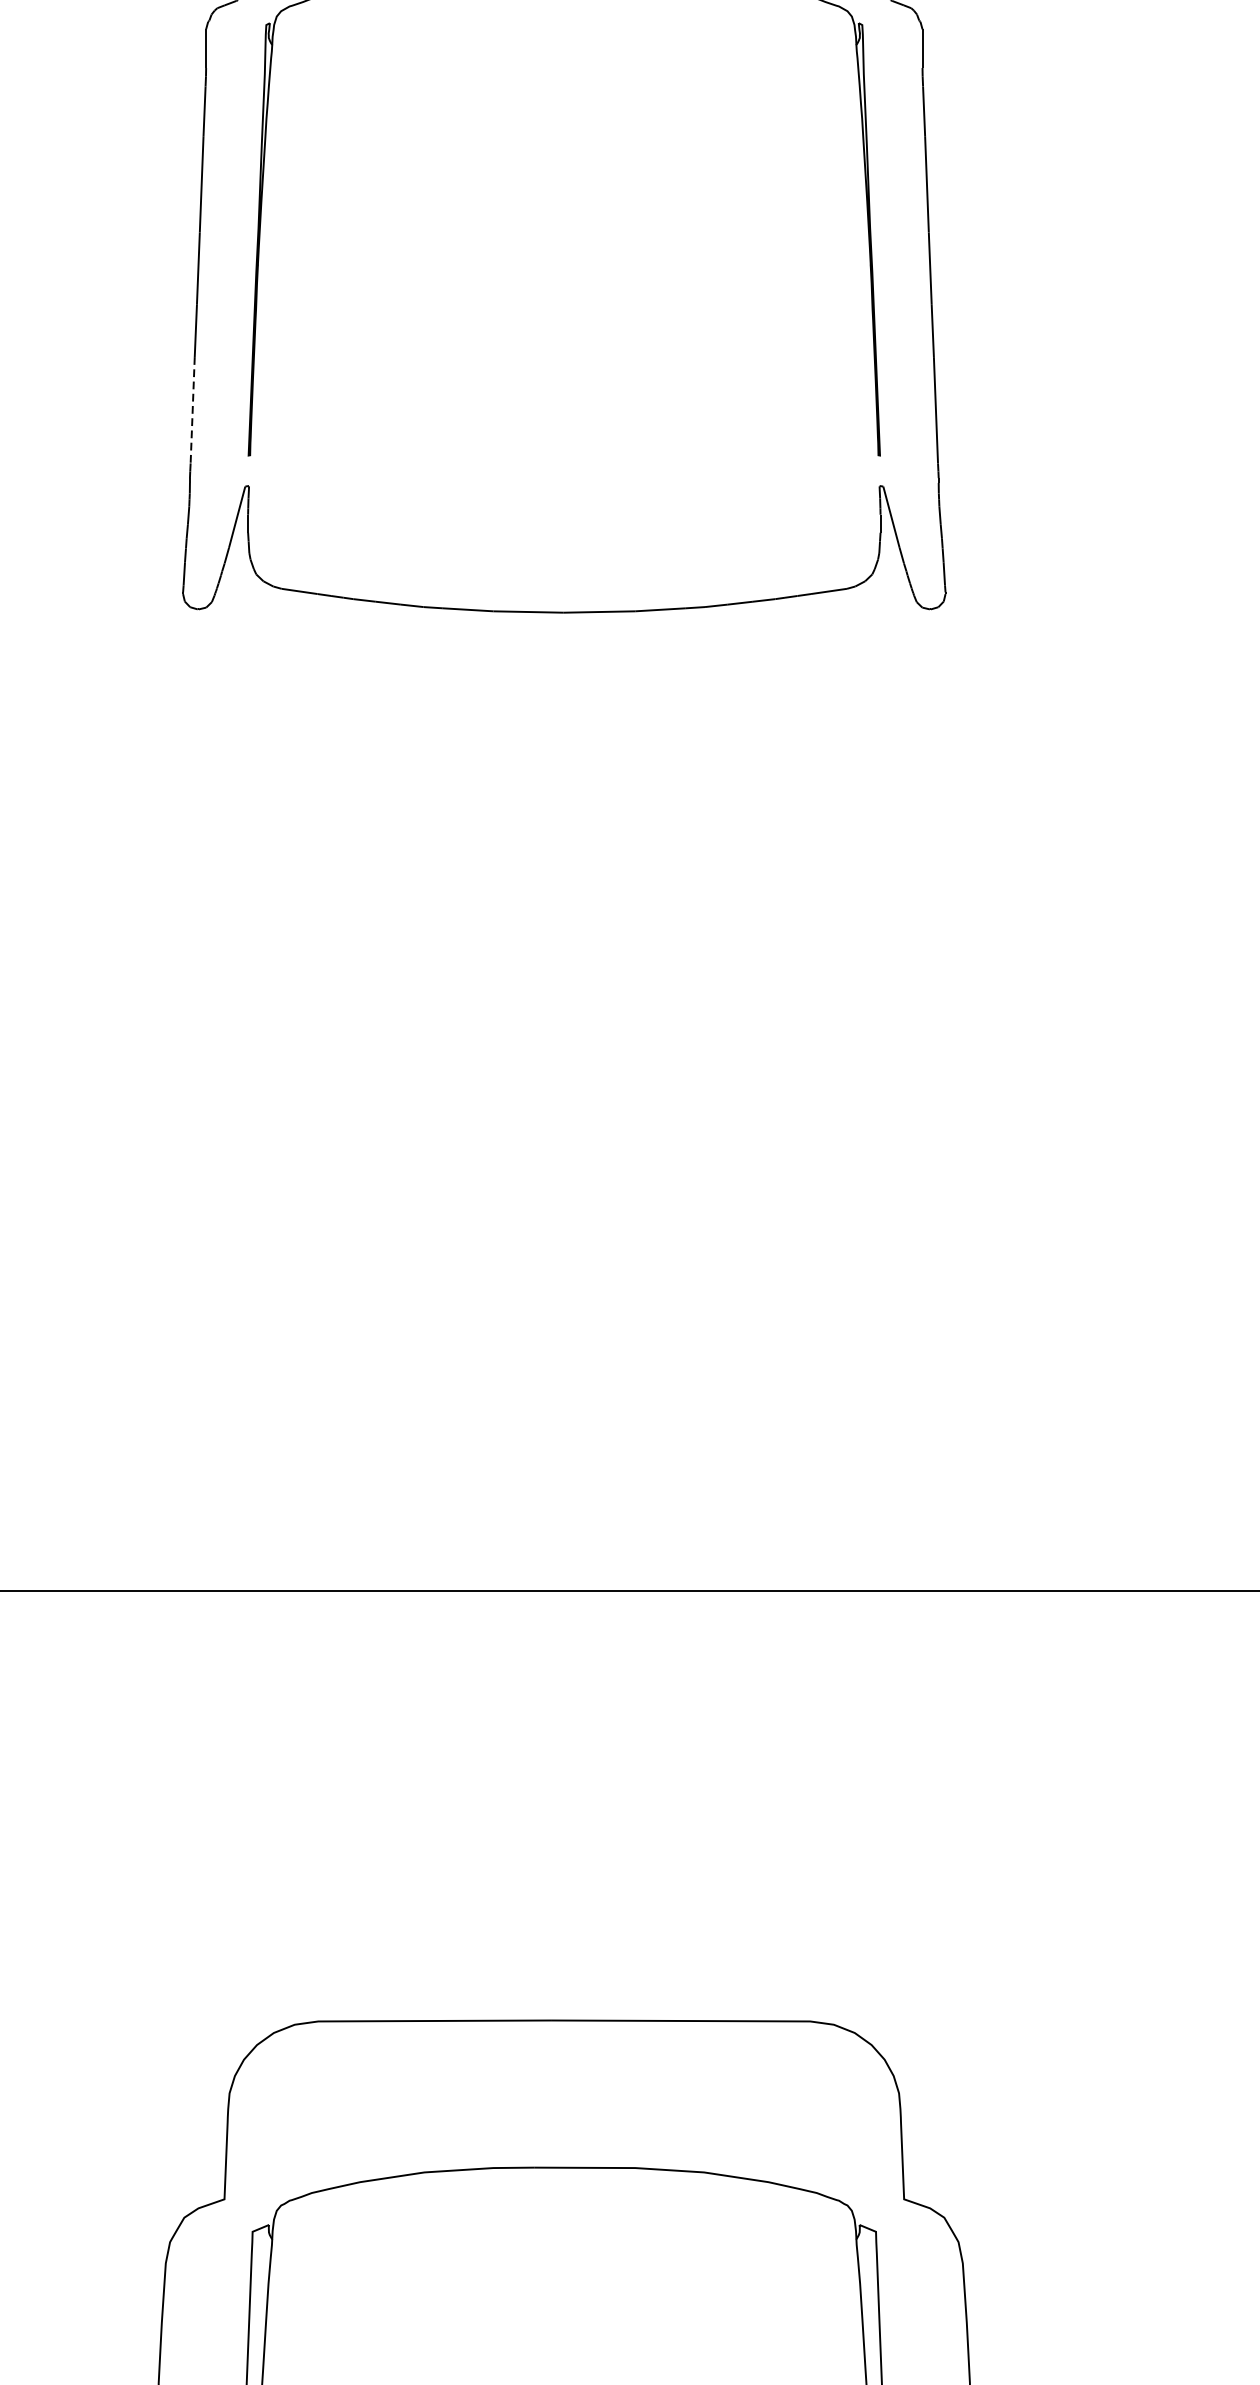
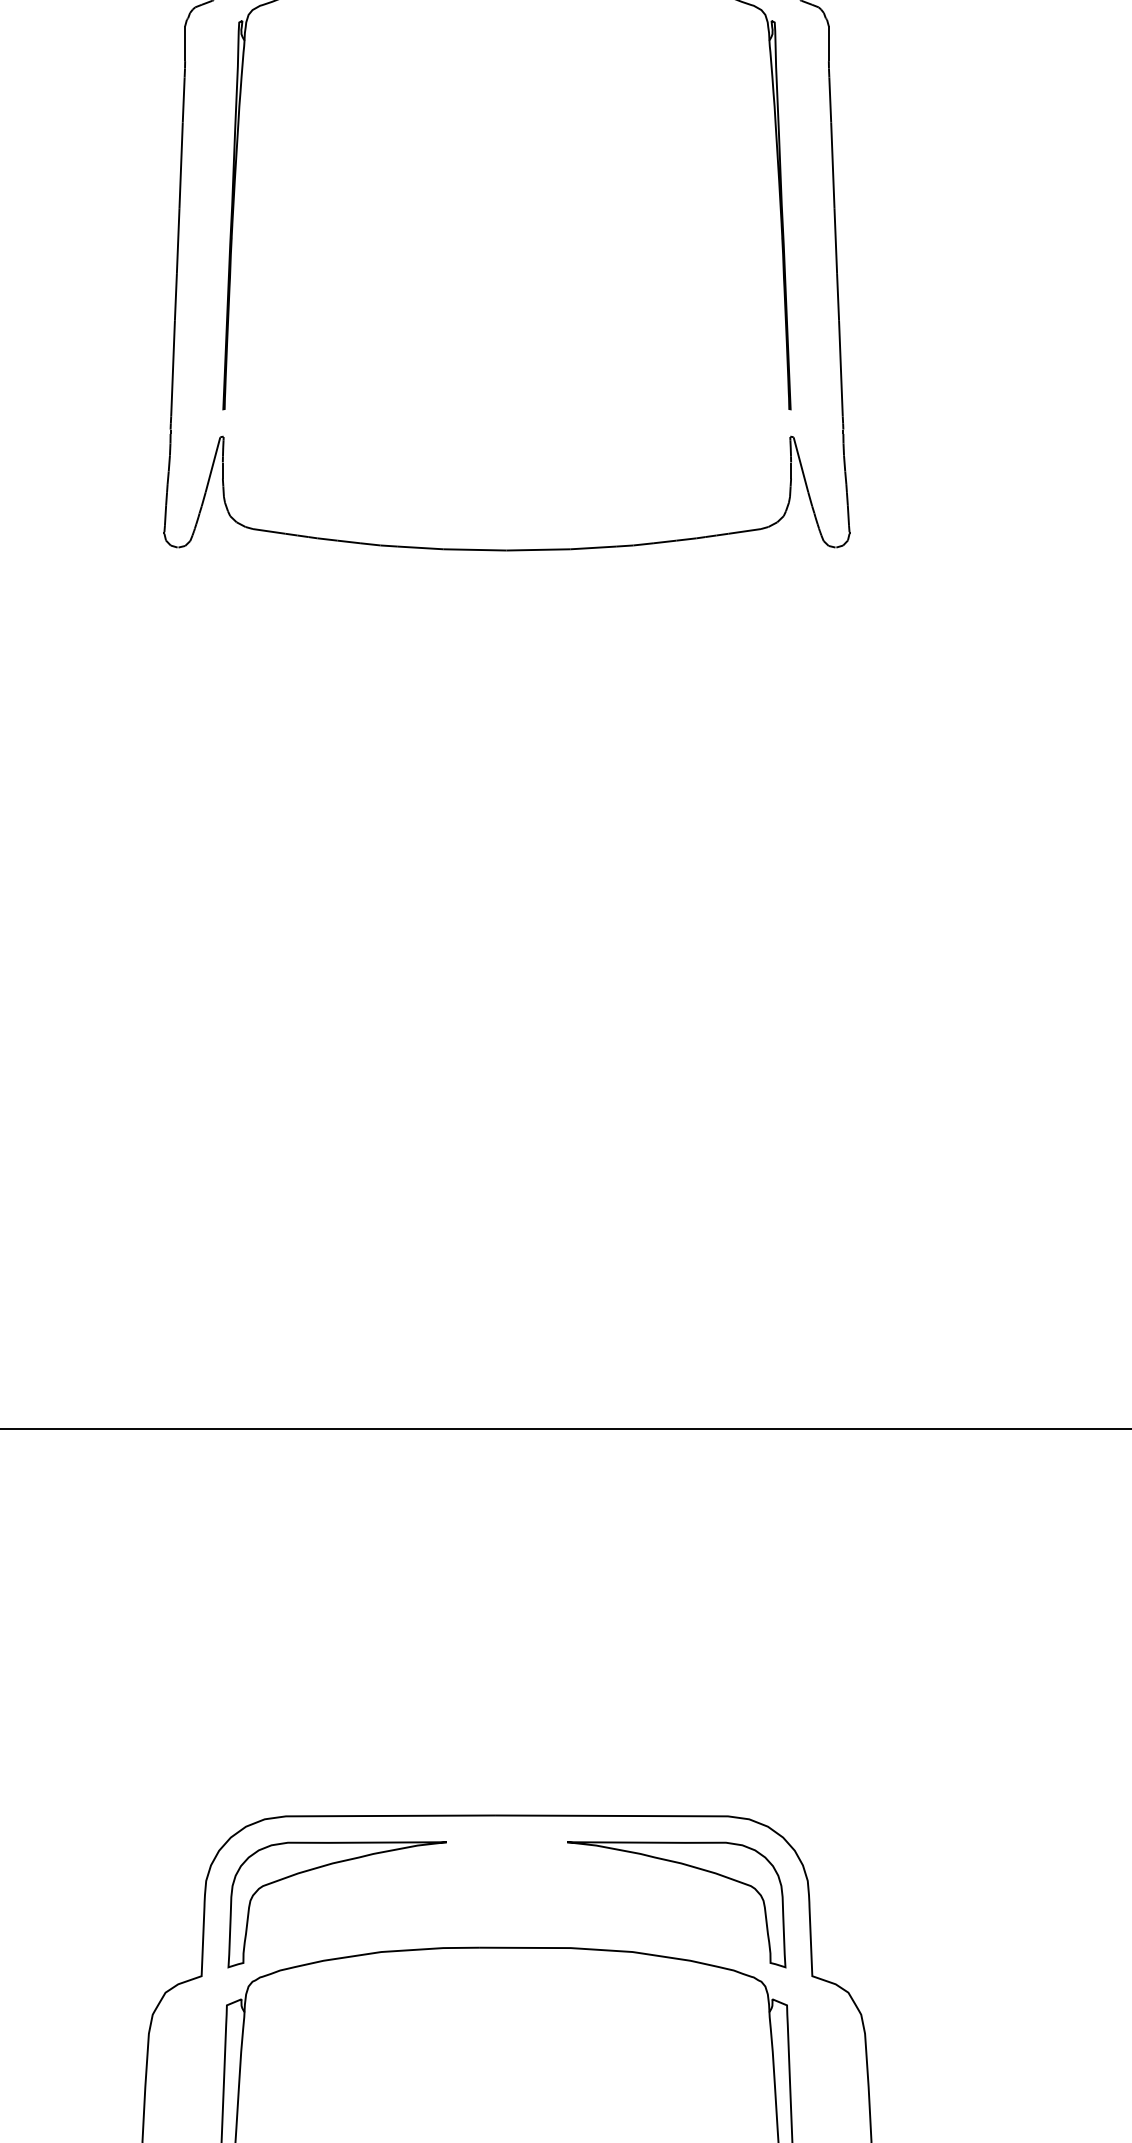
line: (193, 410) -> (173, 368), dashed -> solid
part: (363, 2077) -> (326, 1866), added
part: (765, 2077) -> (687, 1866), added

